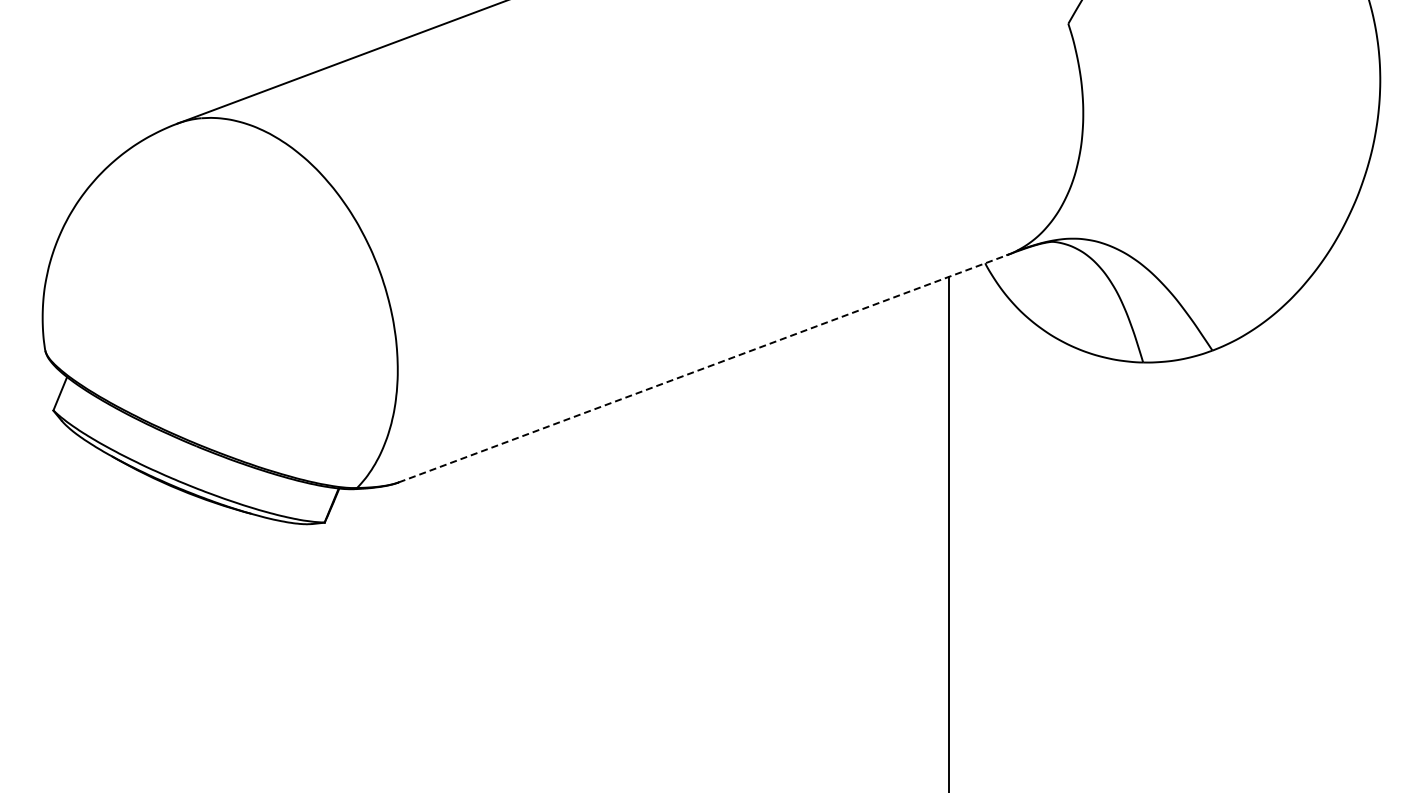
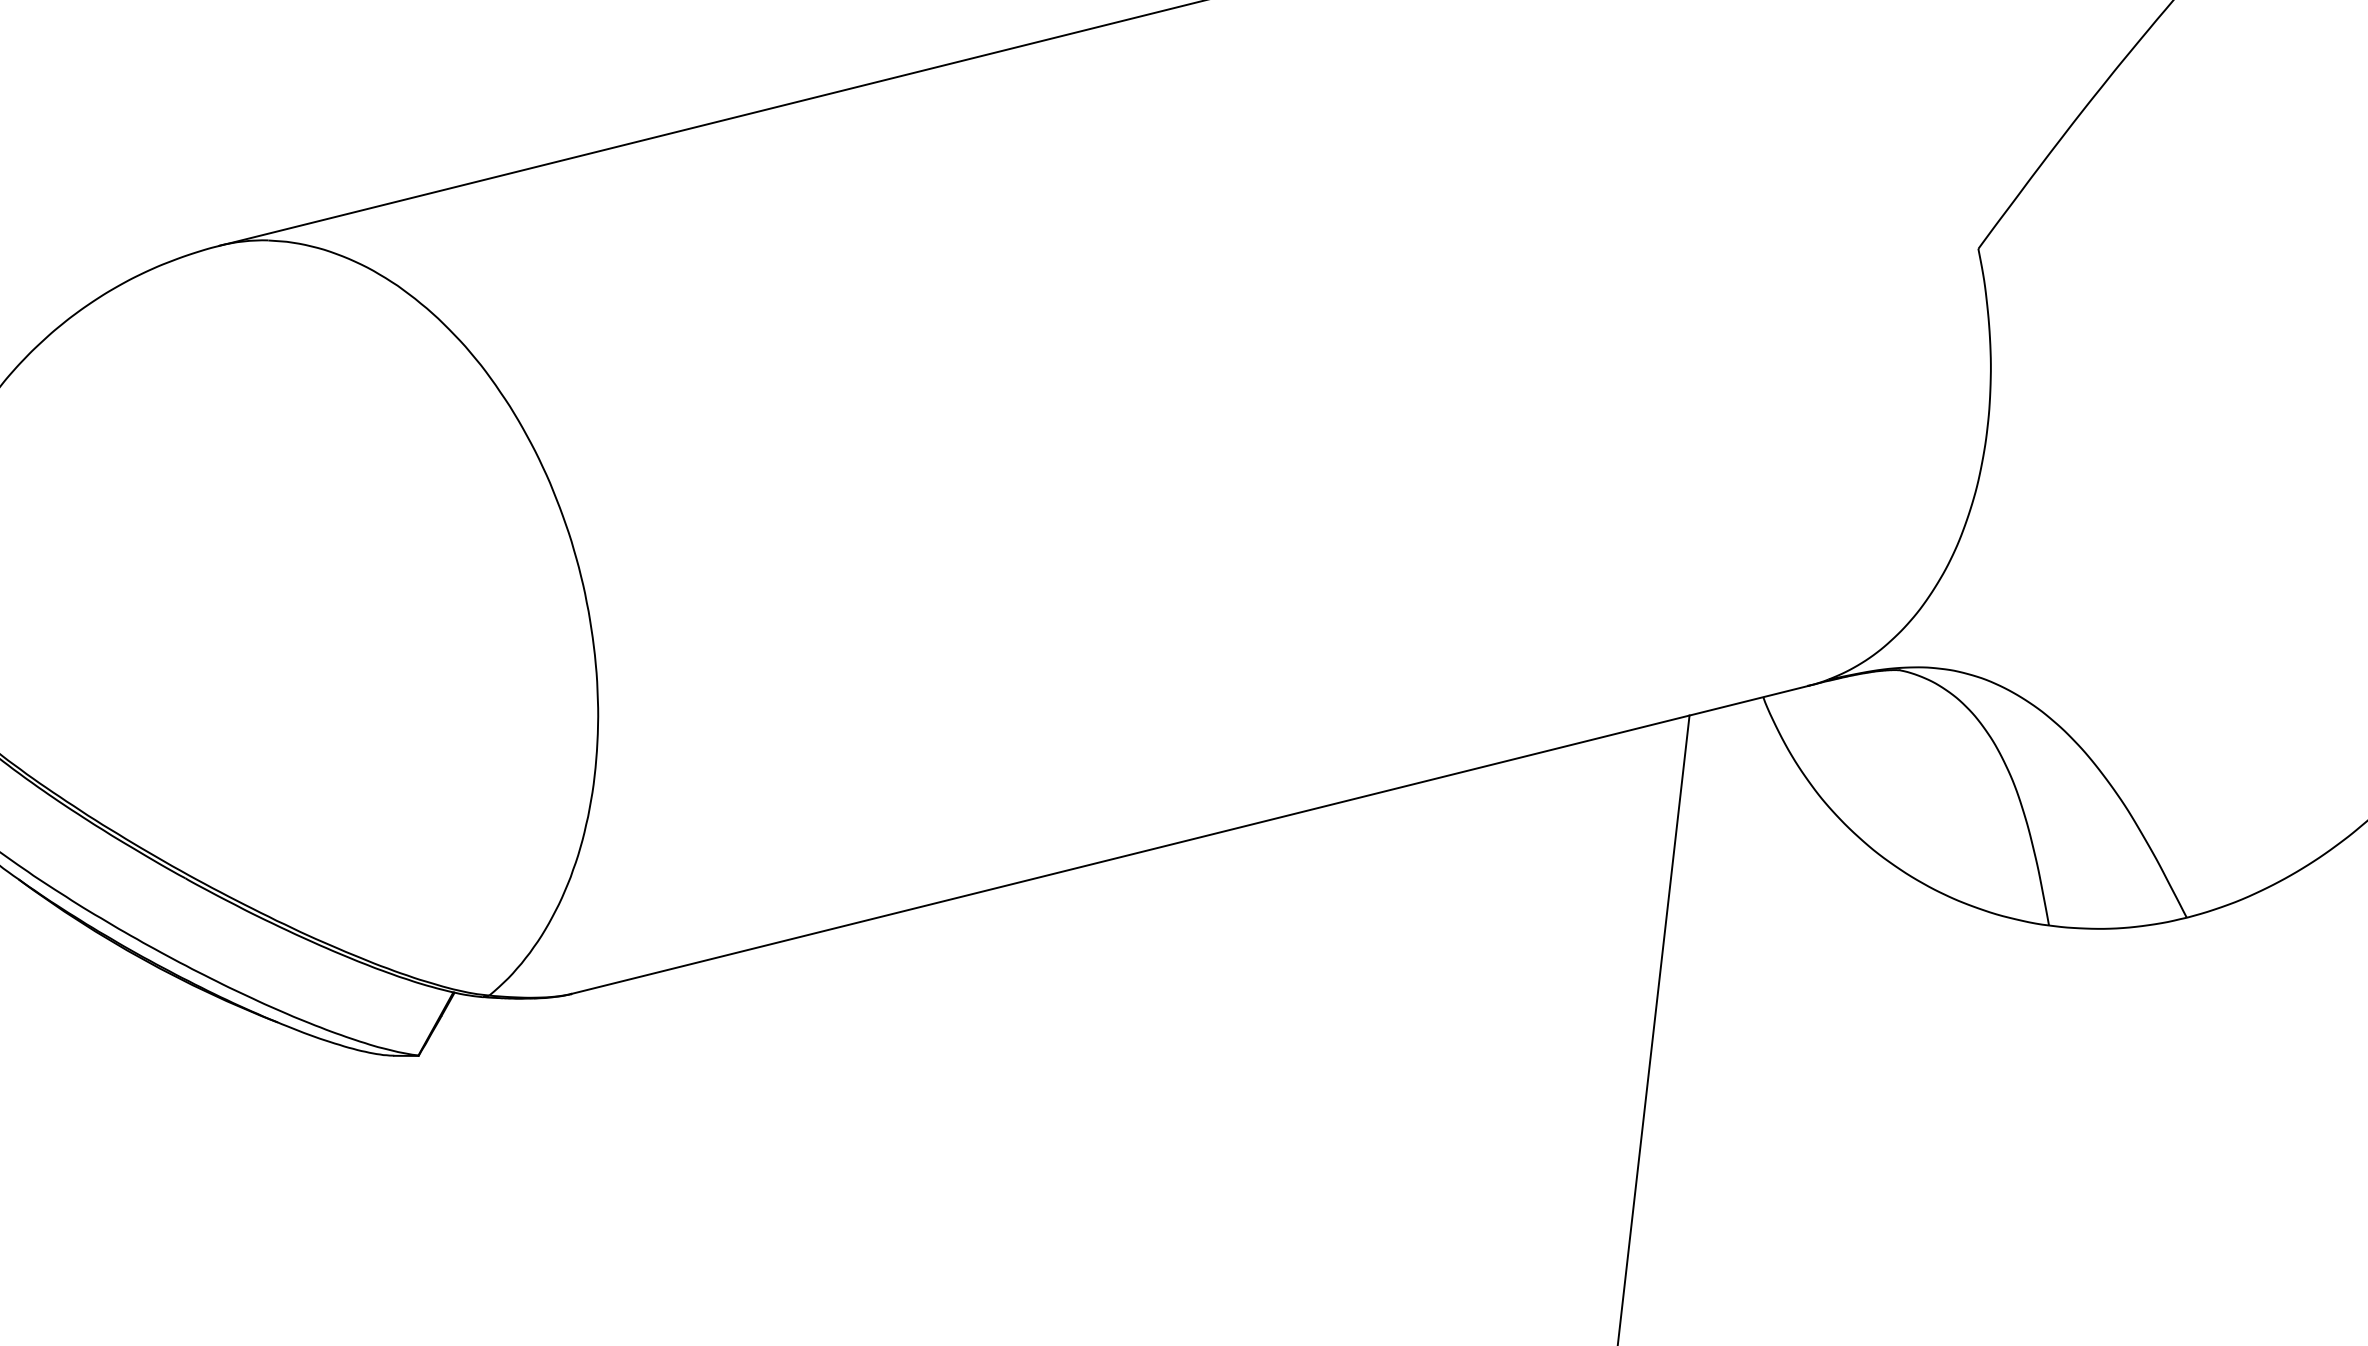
line: (702, 368) -> (1188, 839), dashed -> solid

